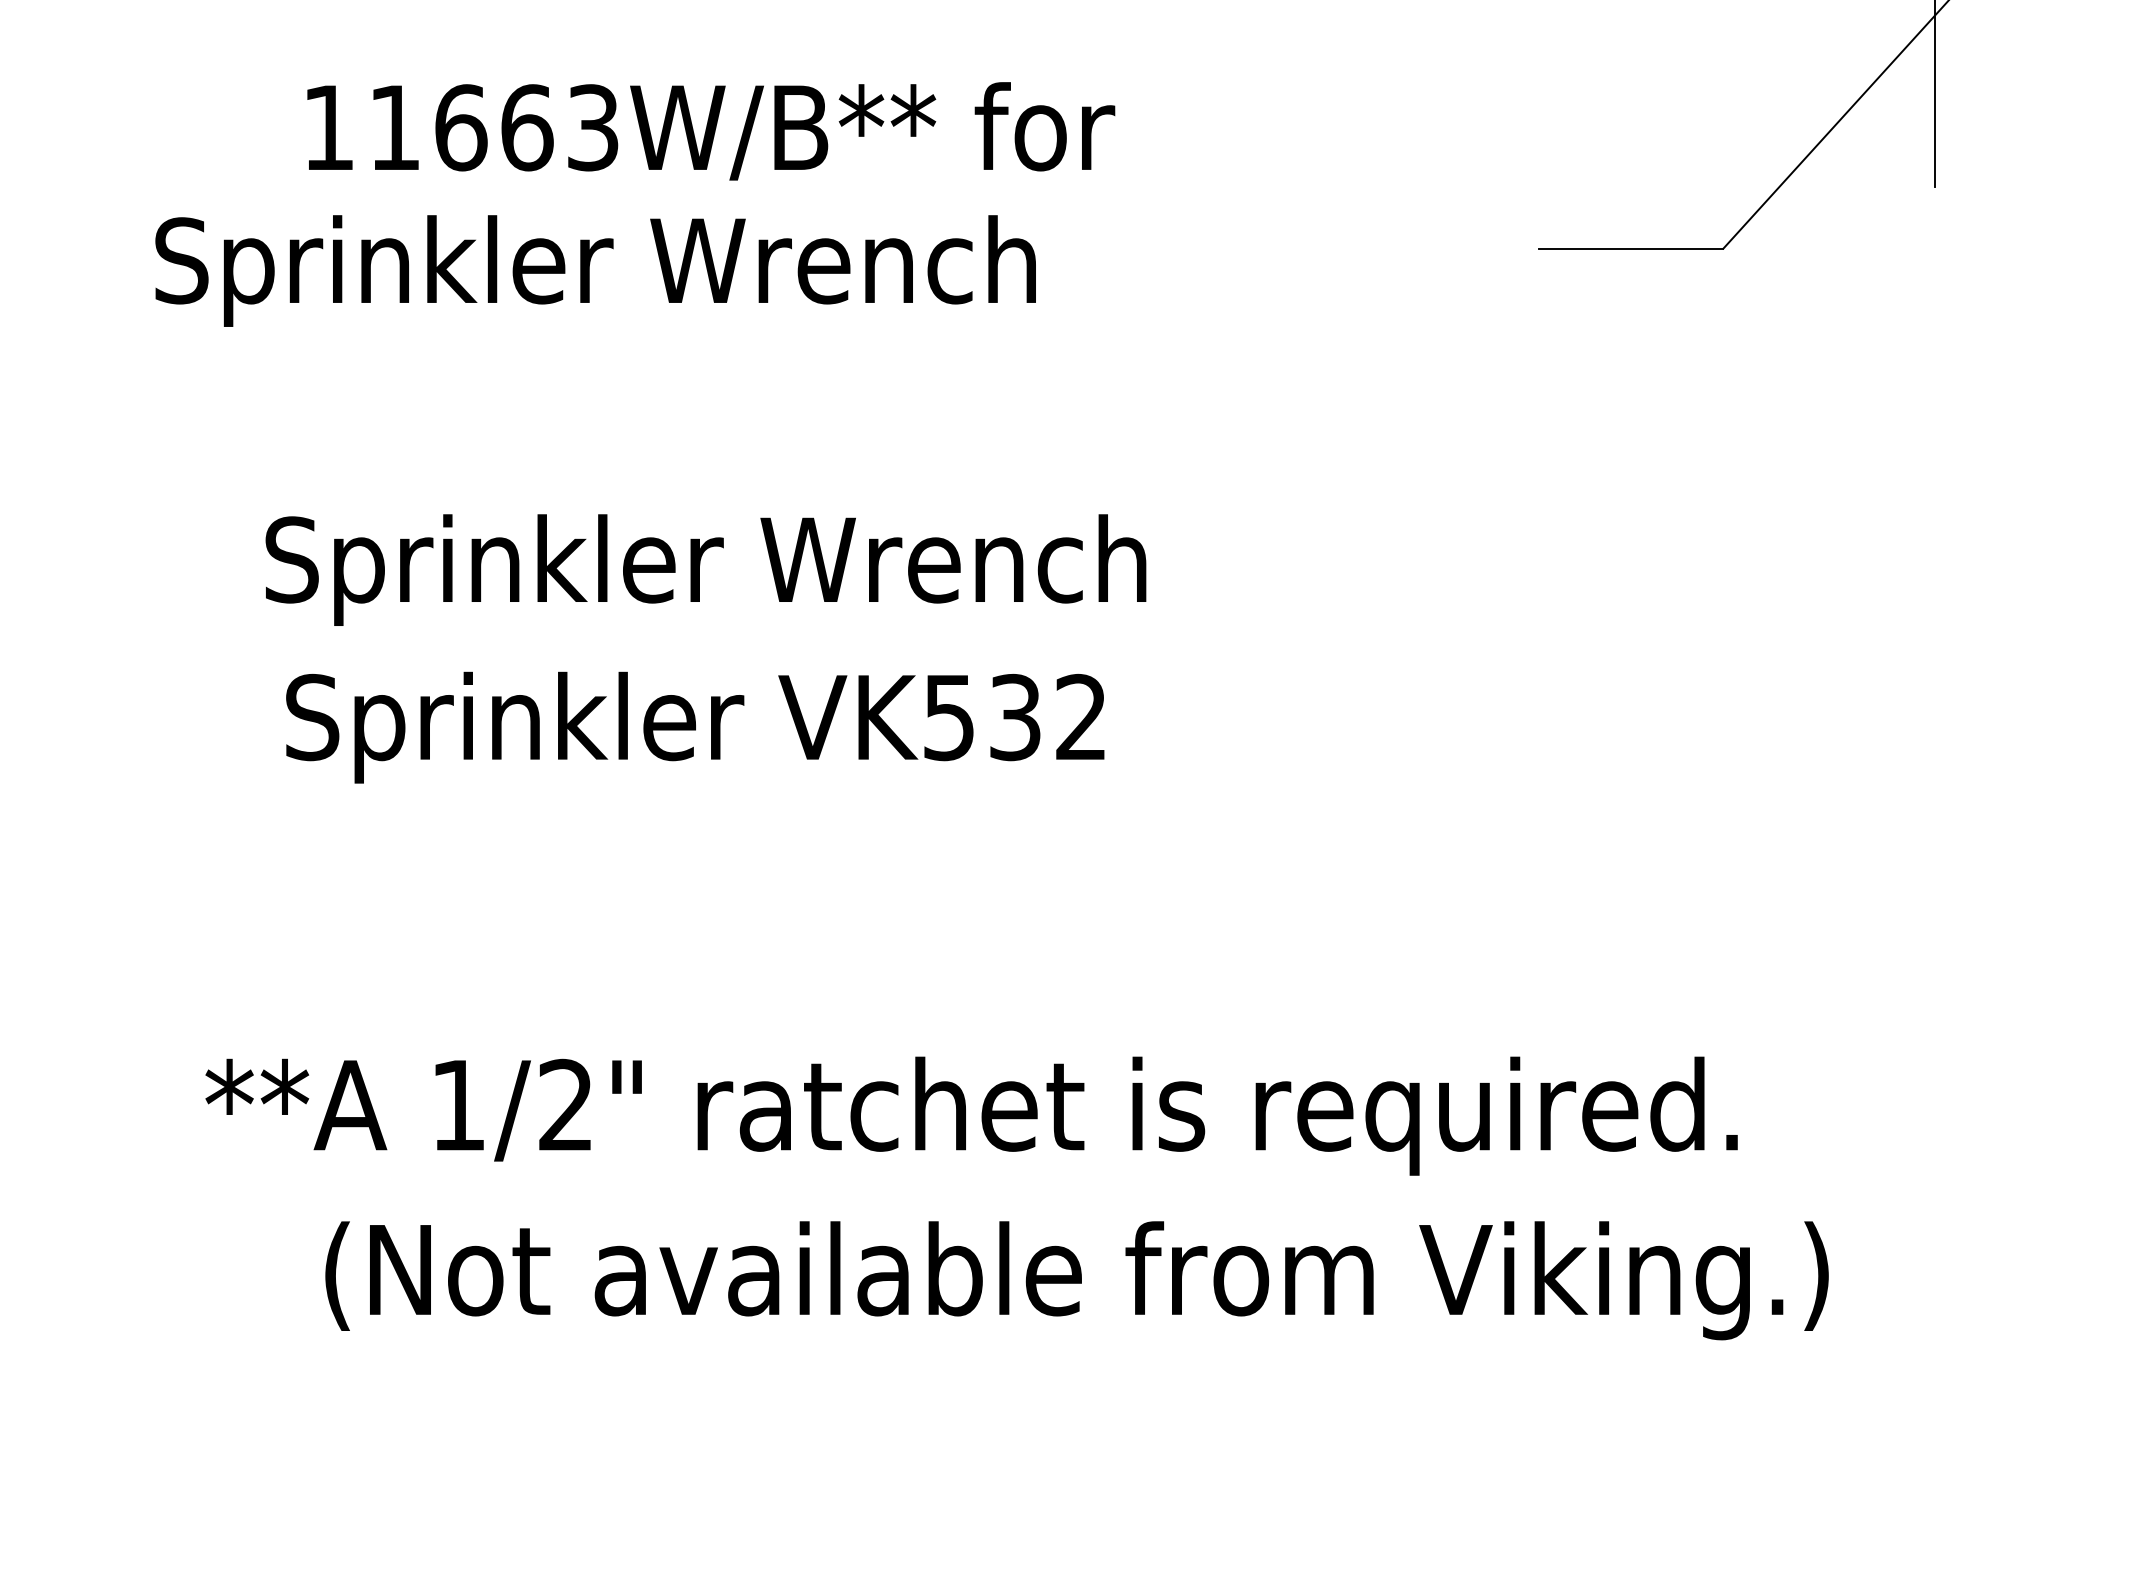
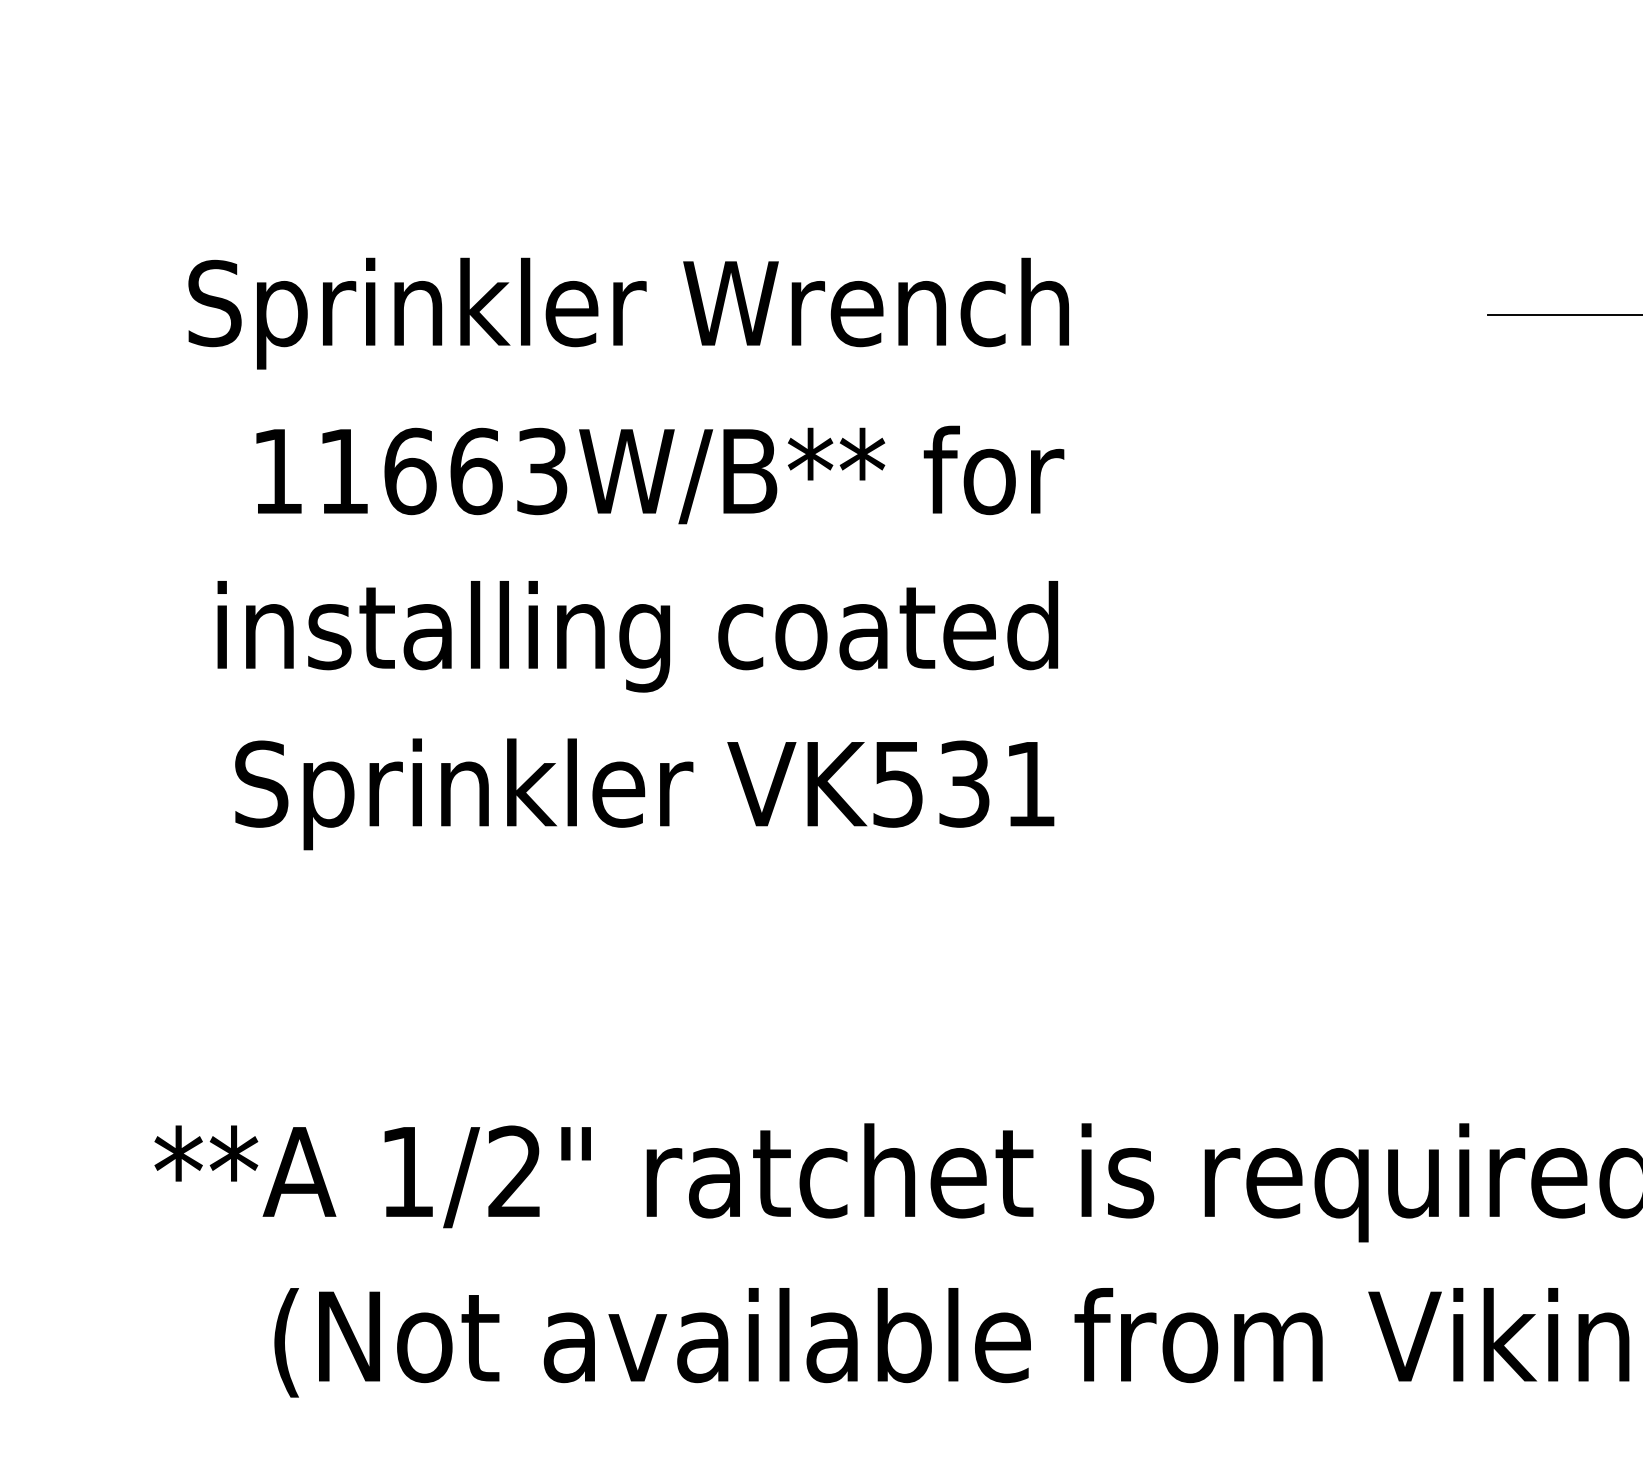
text: (711, 131) -> (660, 475), moved
text: (595, 270) -> (628, 313), moved
text: (705, 569) -> (654, 636), Sprinkler Wrench -> installing coated
text: (1080, 716) -> (1029, 783), VK532 -> VK531

